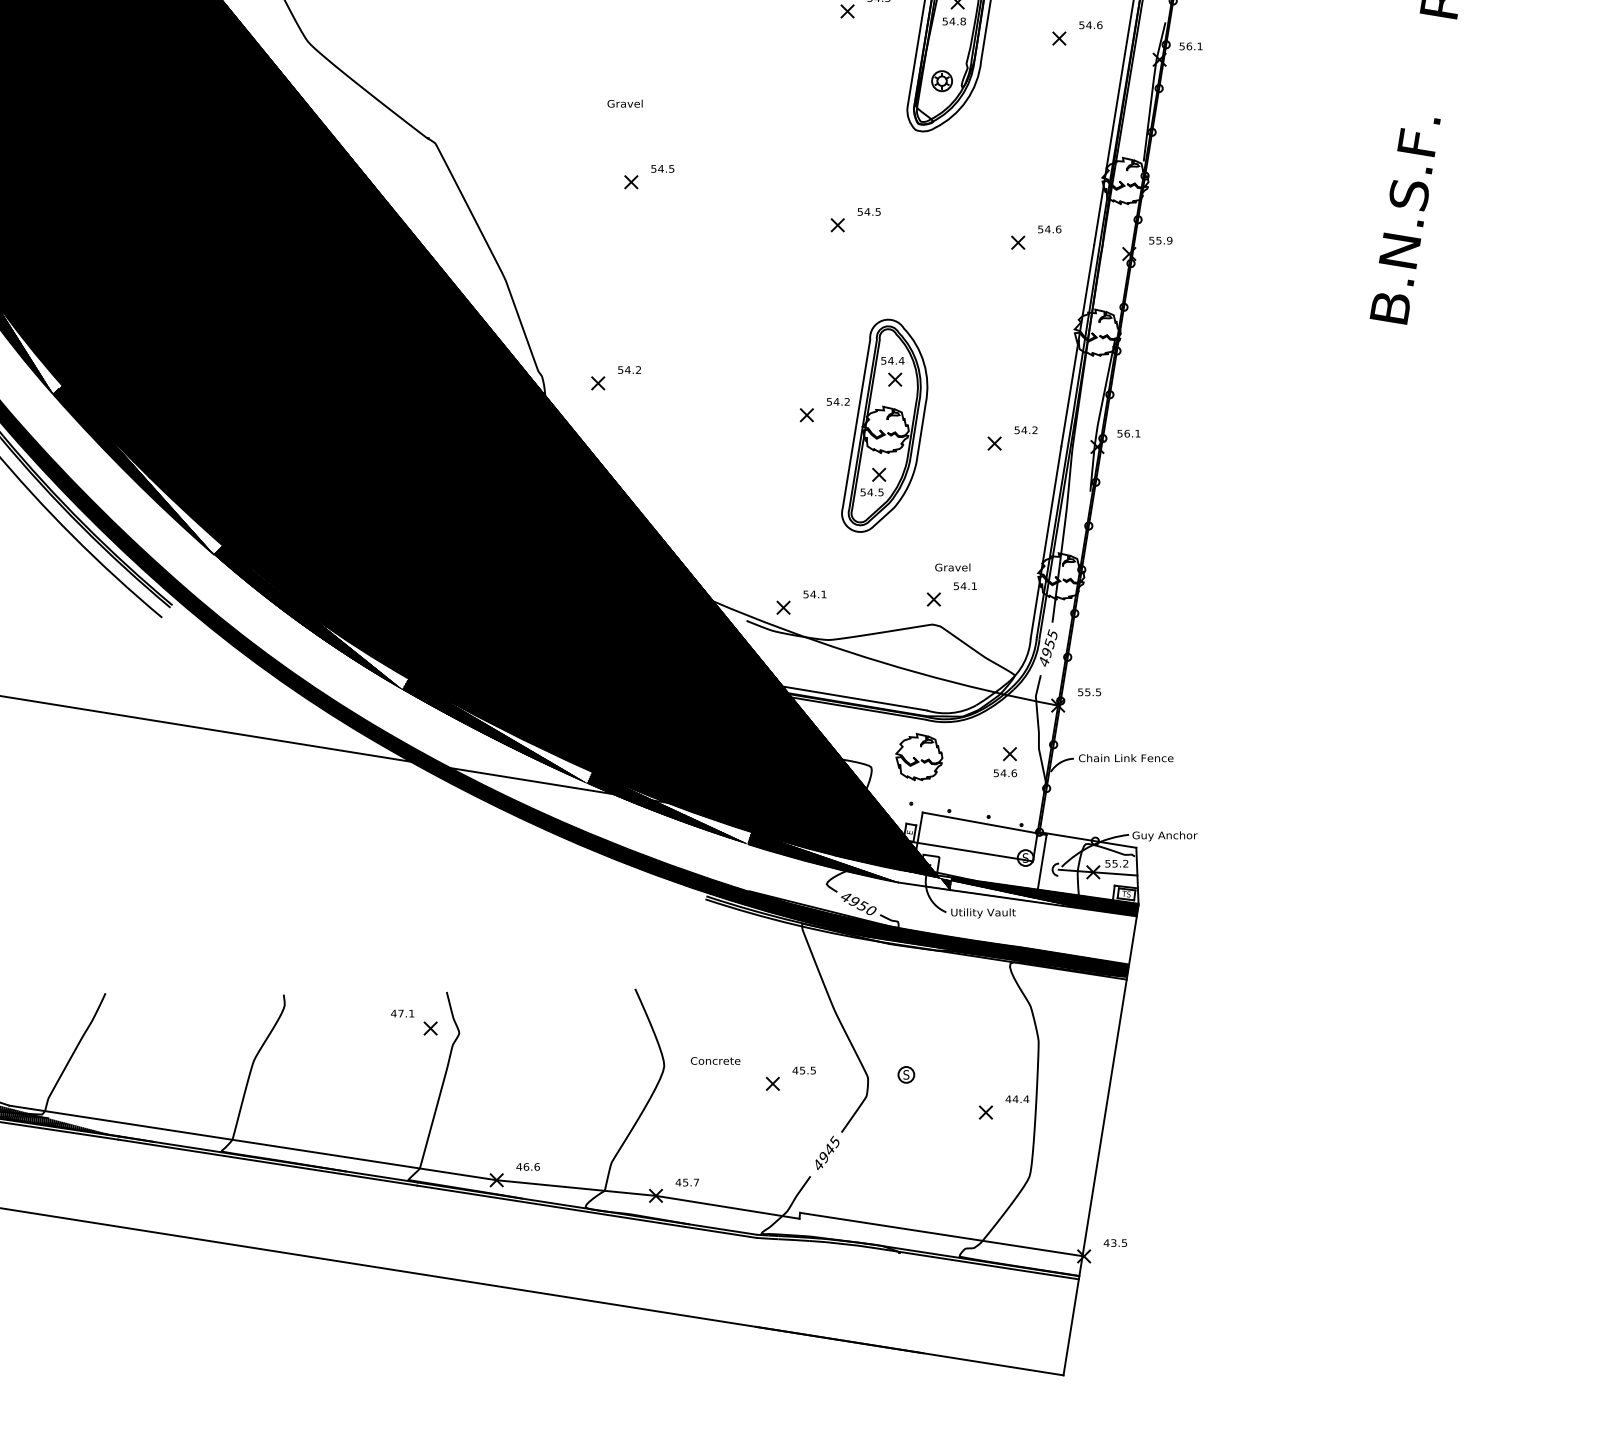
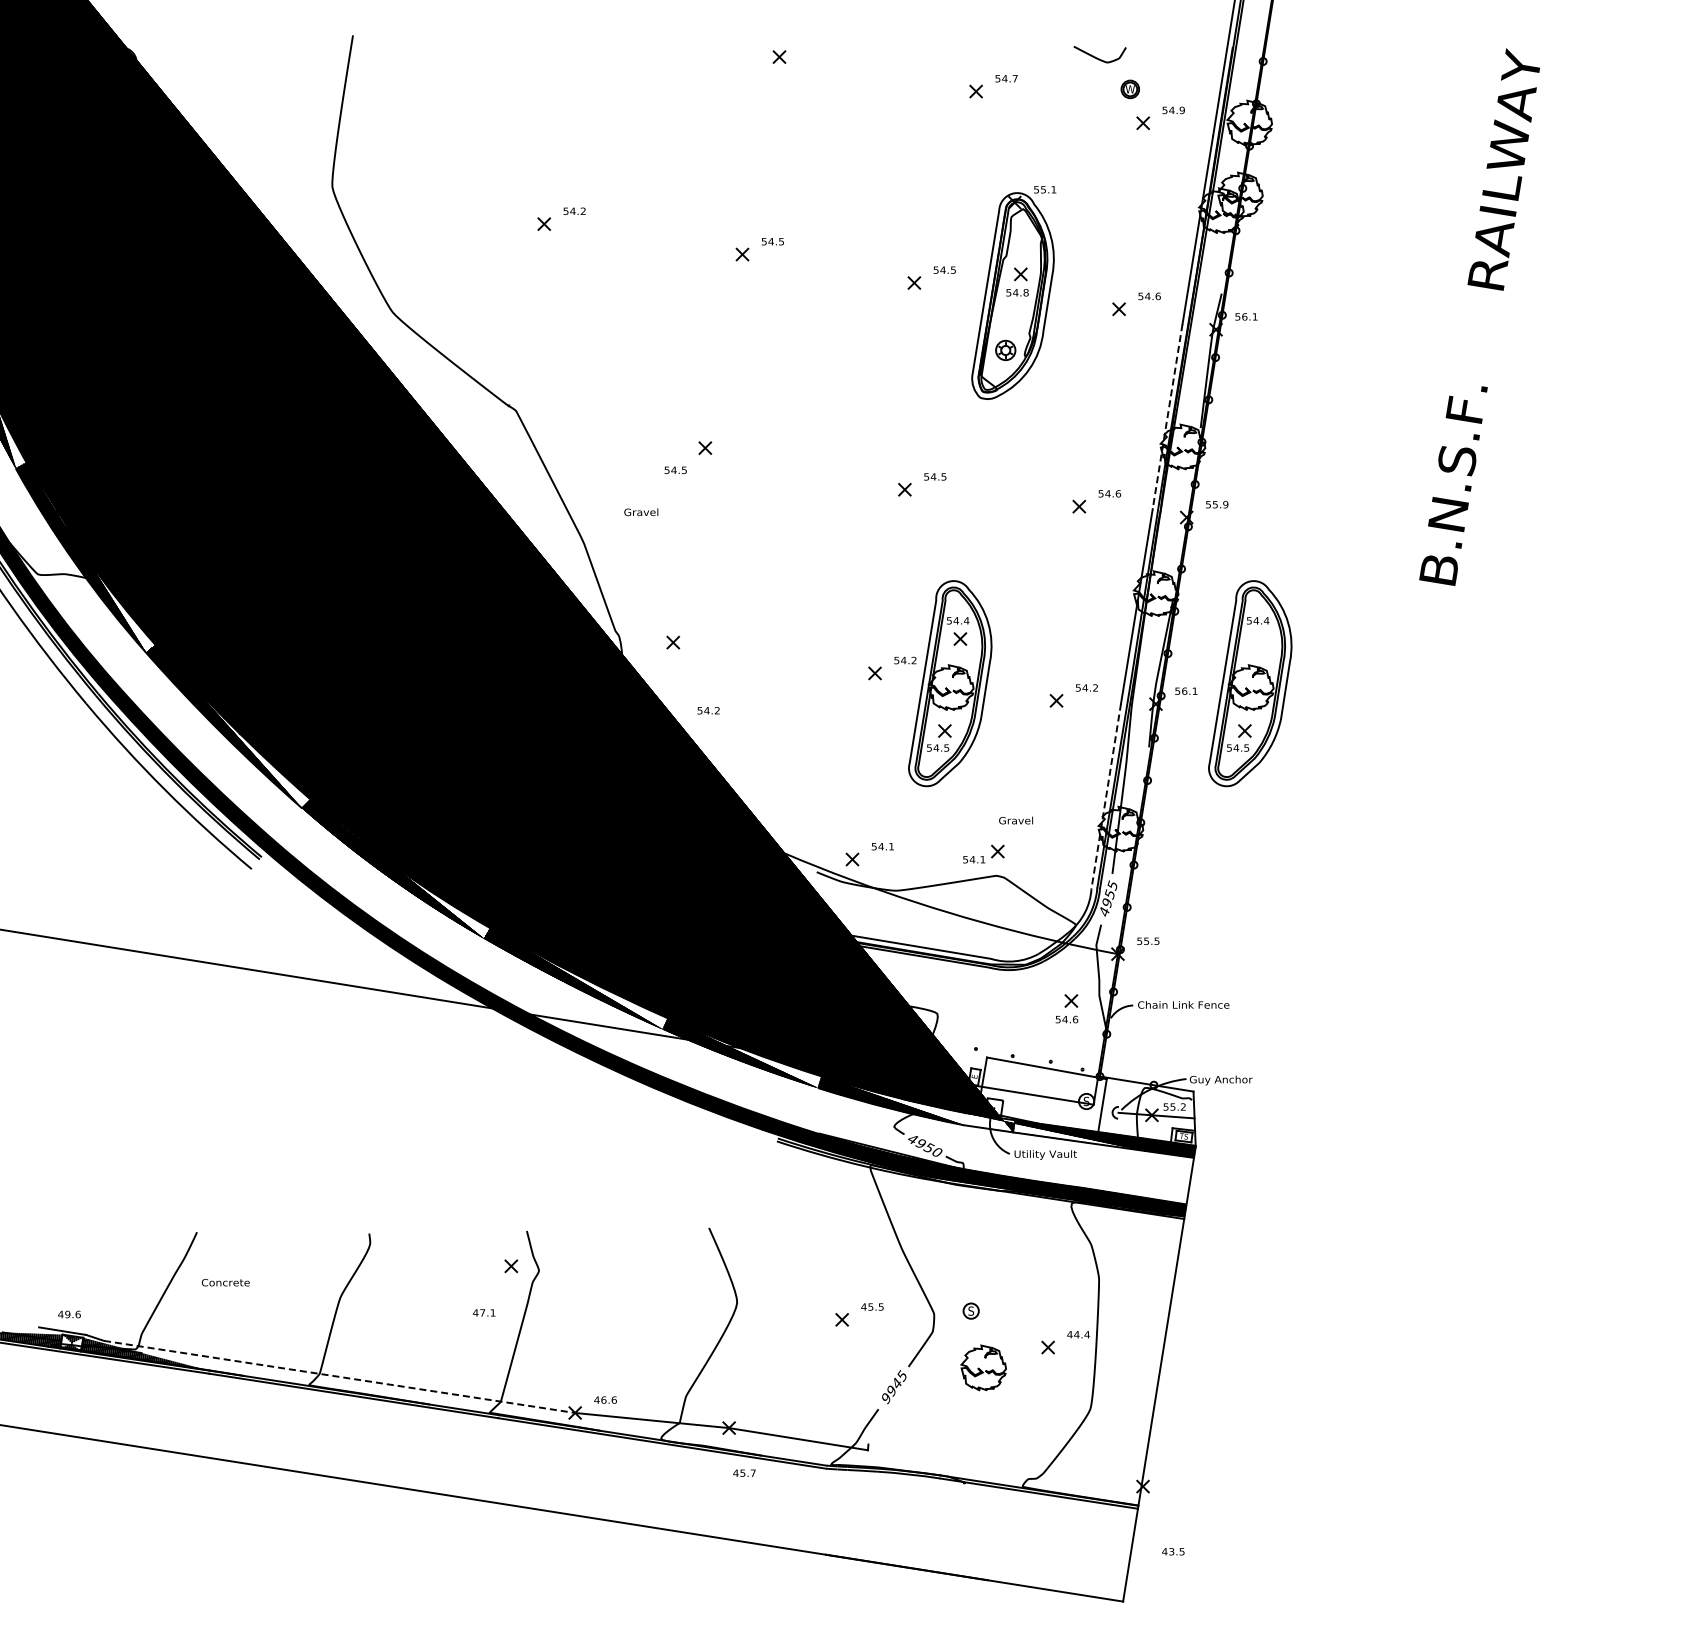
text: (625, 103) -> (641, 512), moved
line: (1109, 149) -> (1167, 416), solid -> dashed
text: (662, 168) -> (675, 469), moved
text: (629, 369) -> (708, 710), moved
part: (1195, 425) -> (1250, 683), added
line: (1046, 542) -> (1106, 796), solid -> dashed
text: (965, 586) -> (974, 859), moved
part: (919, 756) -> (983, 1367), moved
text: (402, 1013) -> (484, 1312), moved
text: (715, 1060) -> (225, 1282), moved
line: (253, 1143) -> (340, 1377), solid -> dashed
text: (818, 1165) -> (886, 1398), 4945 -> 9945
text: (687, 1181) -> (744, 1472), moved
line: (941, 1234) -> (1005, 1465), removed
text: (1115, 1242) -> (1173, 1551), moved

